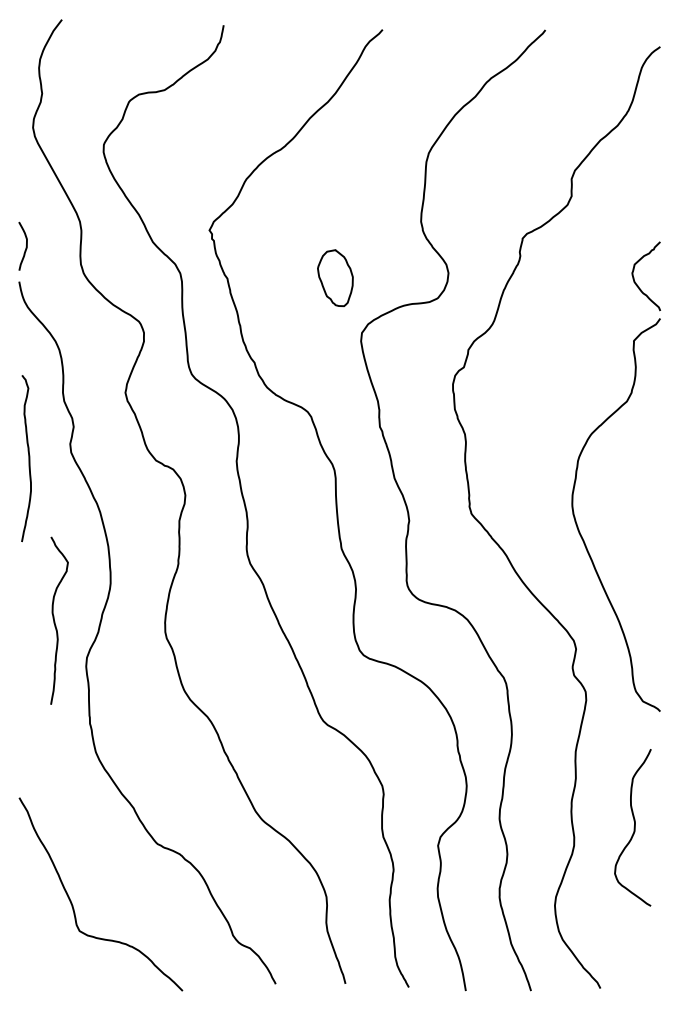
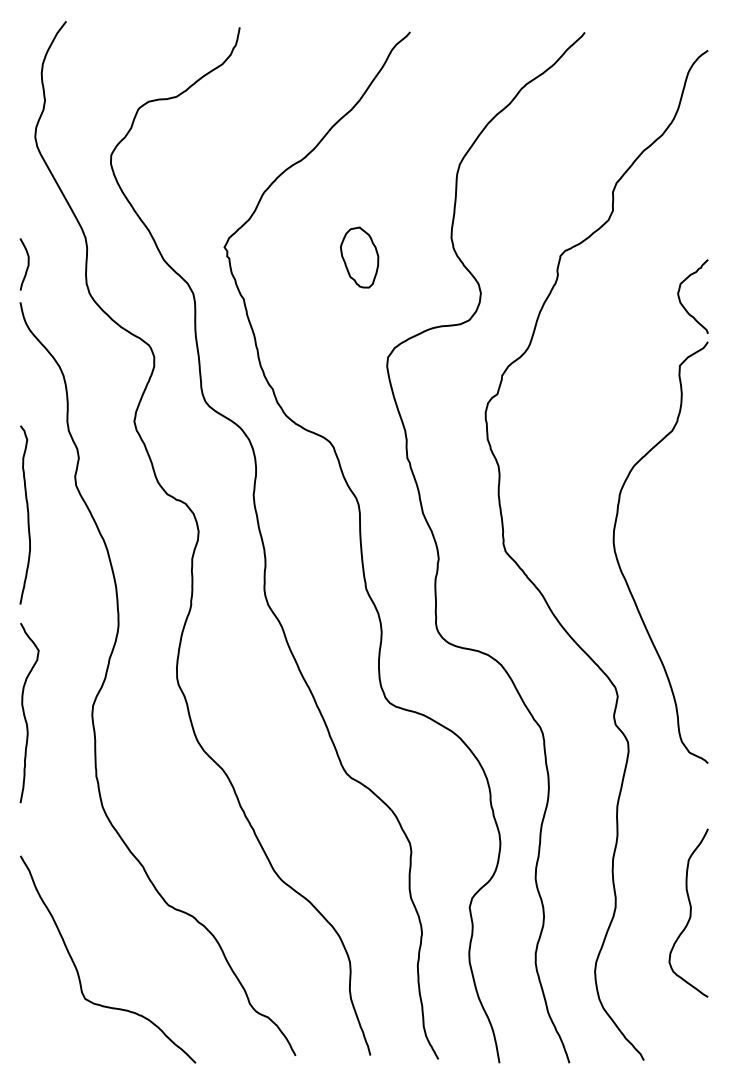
part: (335, 278) -> (359, 257), moved
curve: (28, 458) -> (27, 514), moved
curve: (55, 623) -> (25, 715), moved
curve: (633, 827) -> (689, 912), moved

